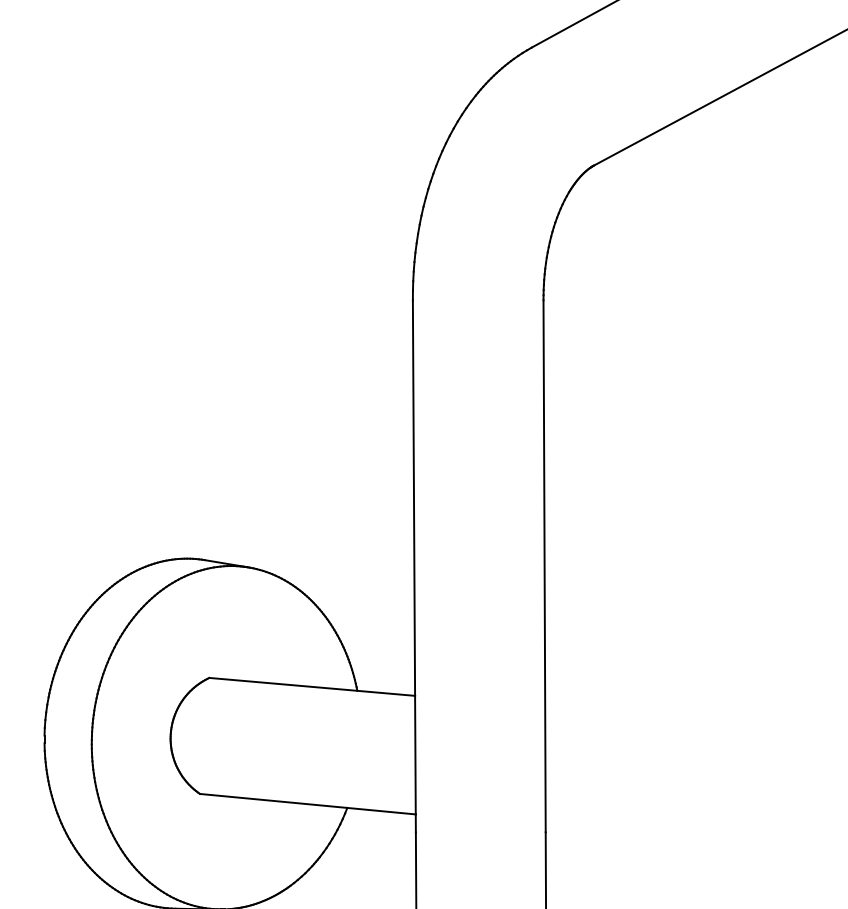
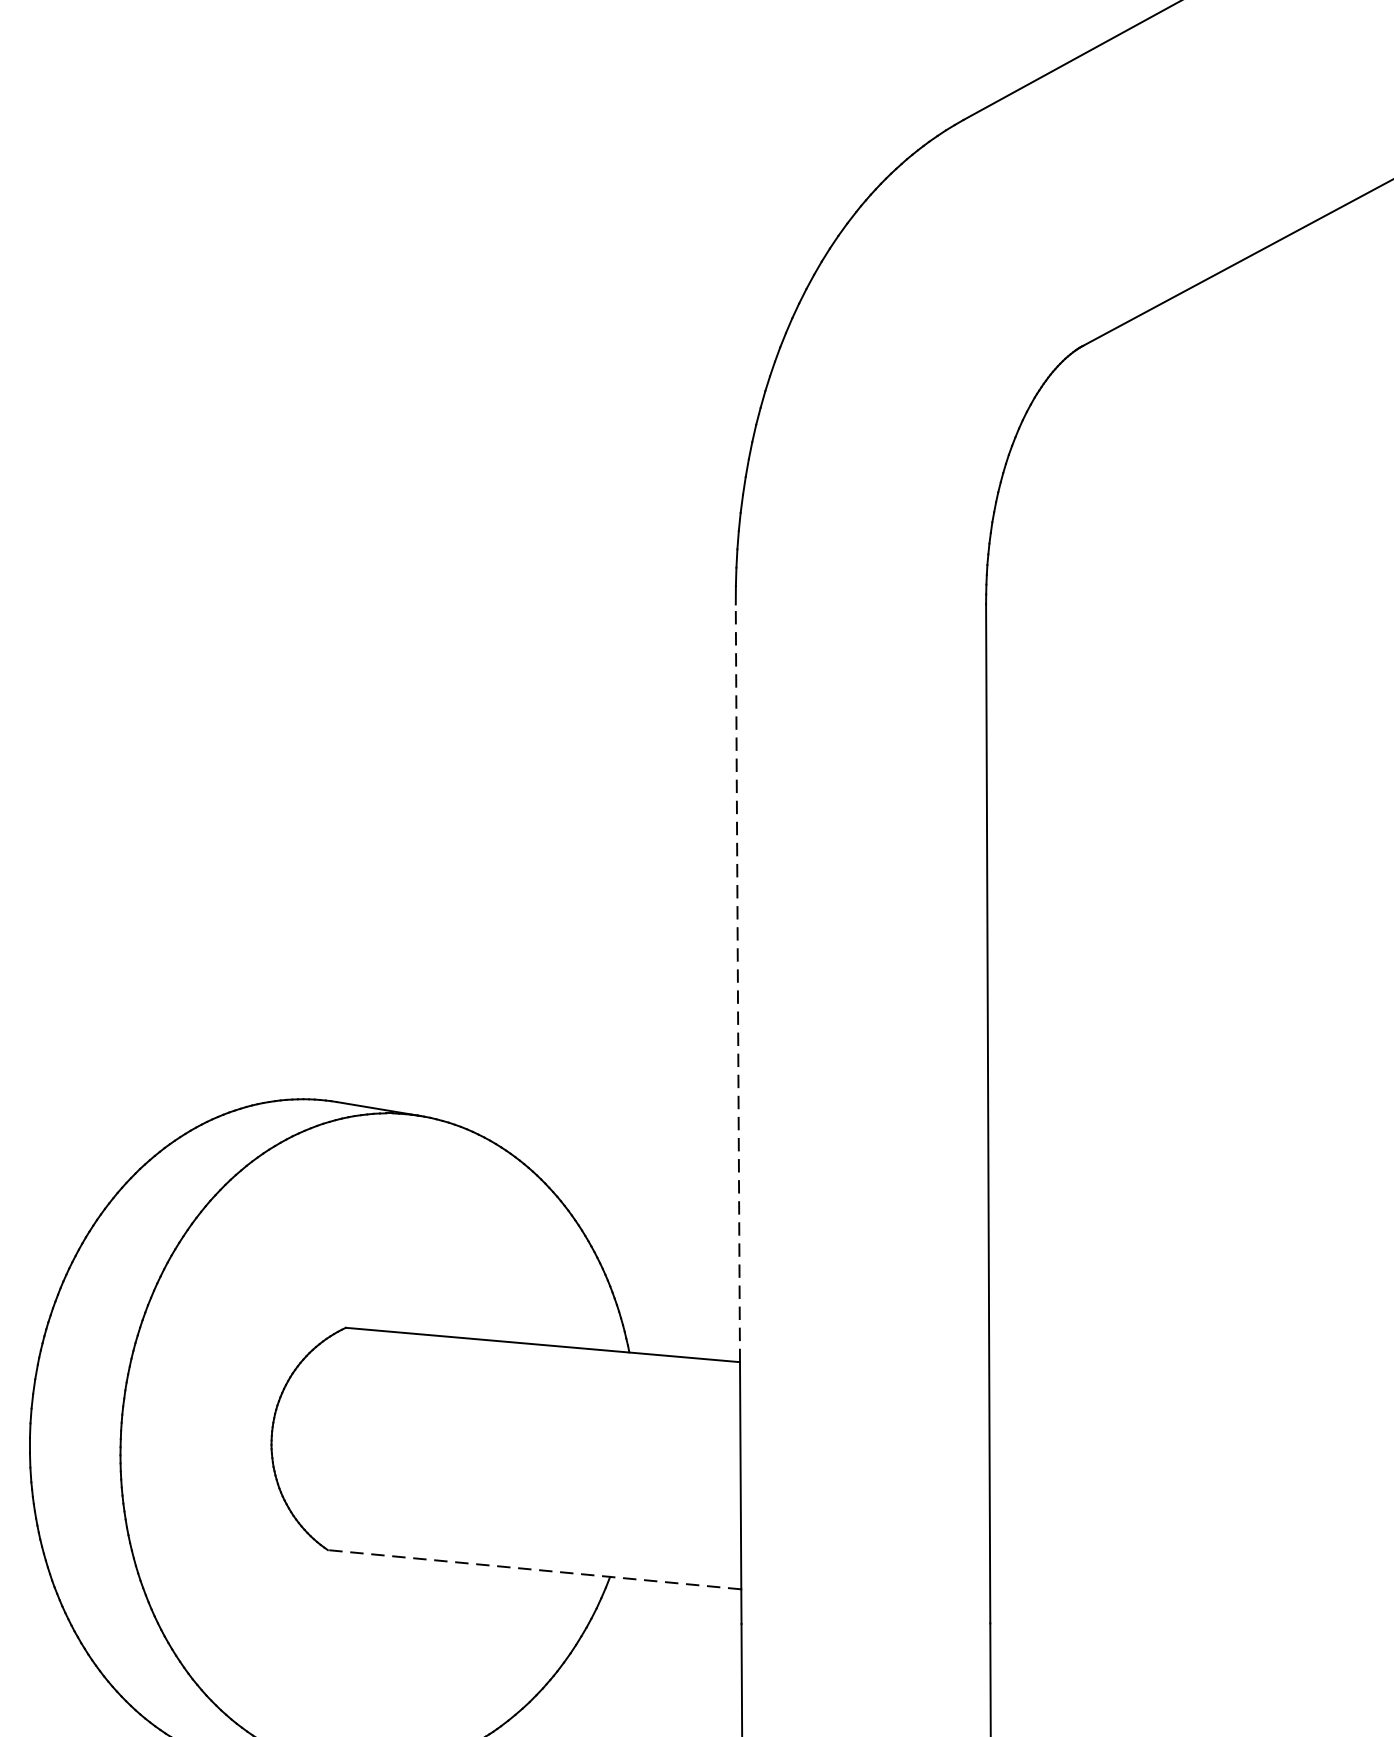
line: (413, 498) -> (736, 983), solid -> dashed
line: (307, 804) -> (533, 1570), solid -> dashed

